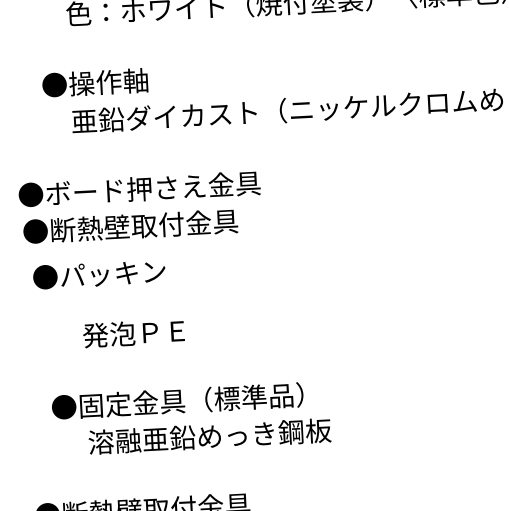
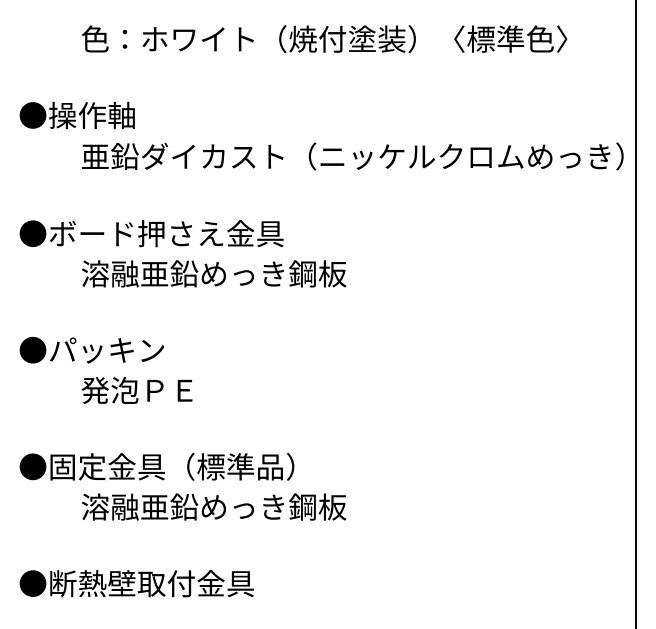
text: (94, 82) -> (76, 115), moved
text: (171, 224) -> (184, 273), ●断熱壁取付金具 -> 溶融亜鉛めっき鋼板
text: (98, 274) -> (91, 350), moved
text: (177, 400) -> (156, 466), moved

